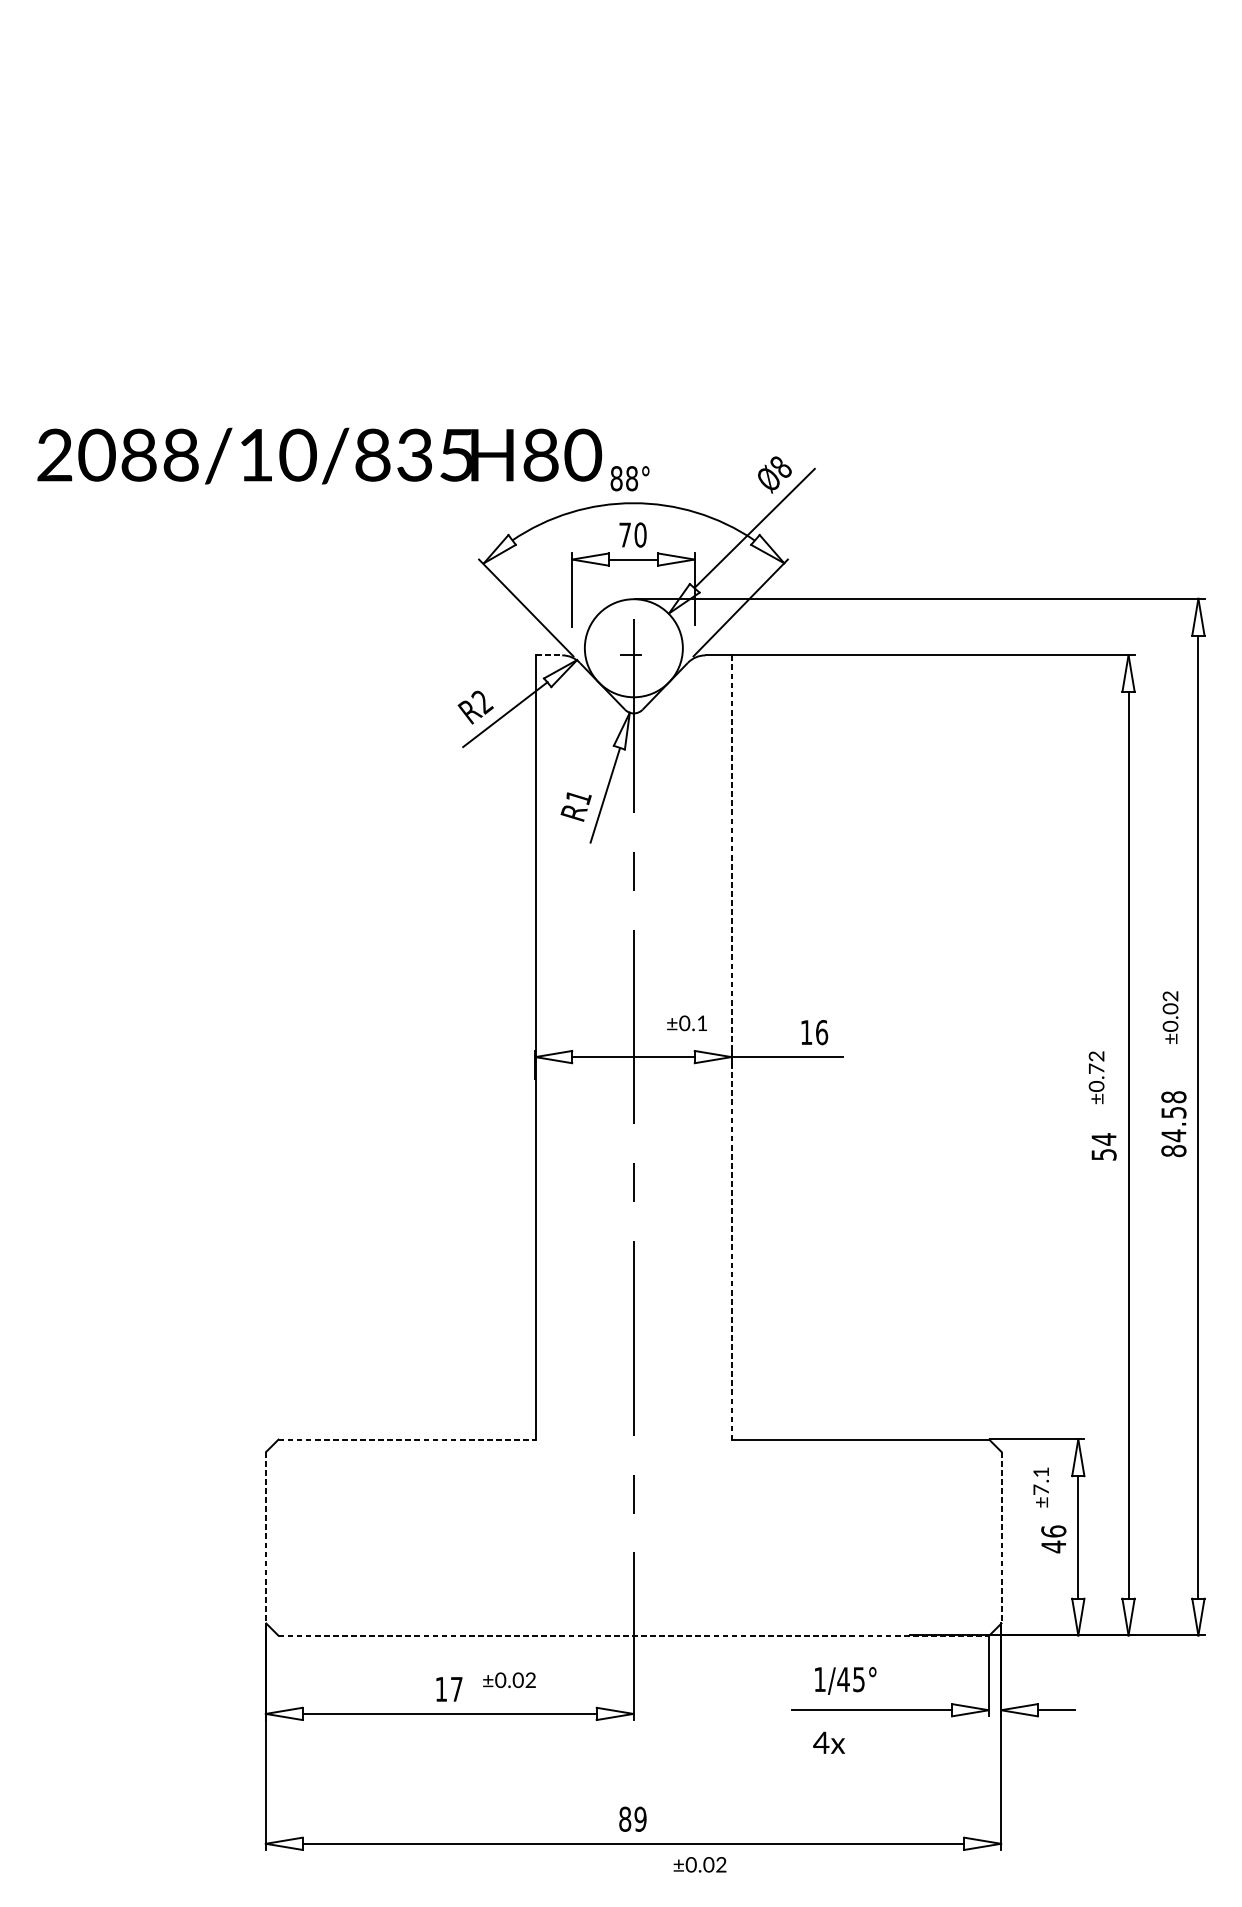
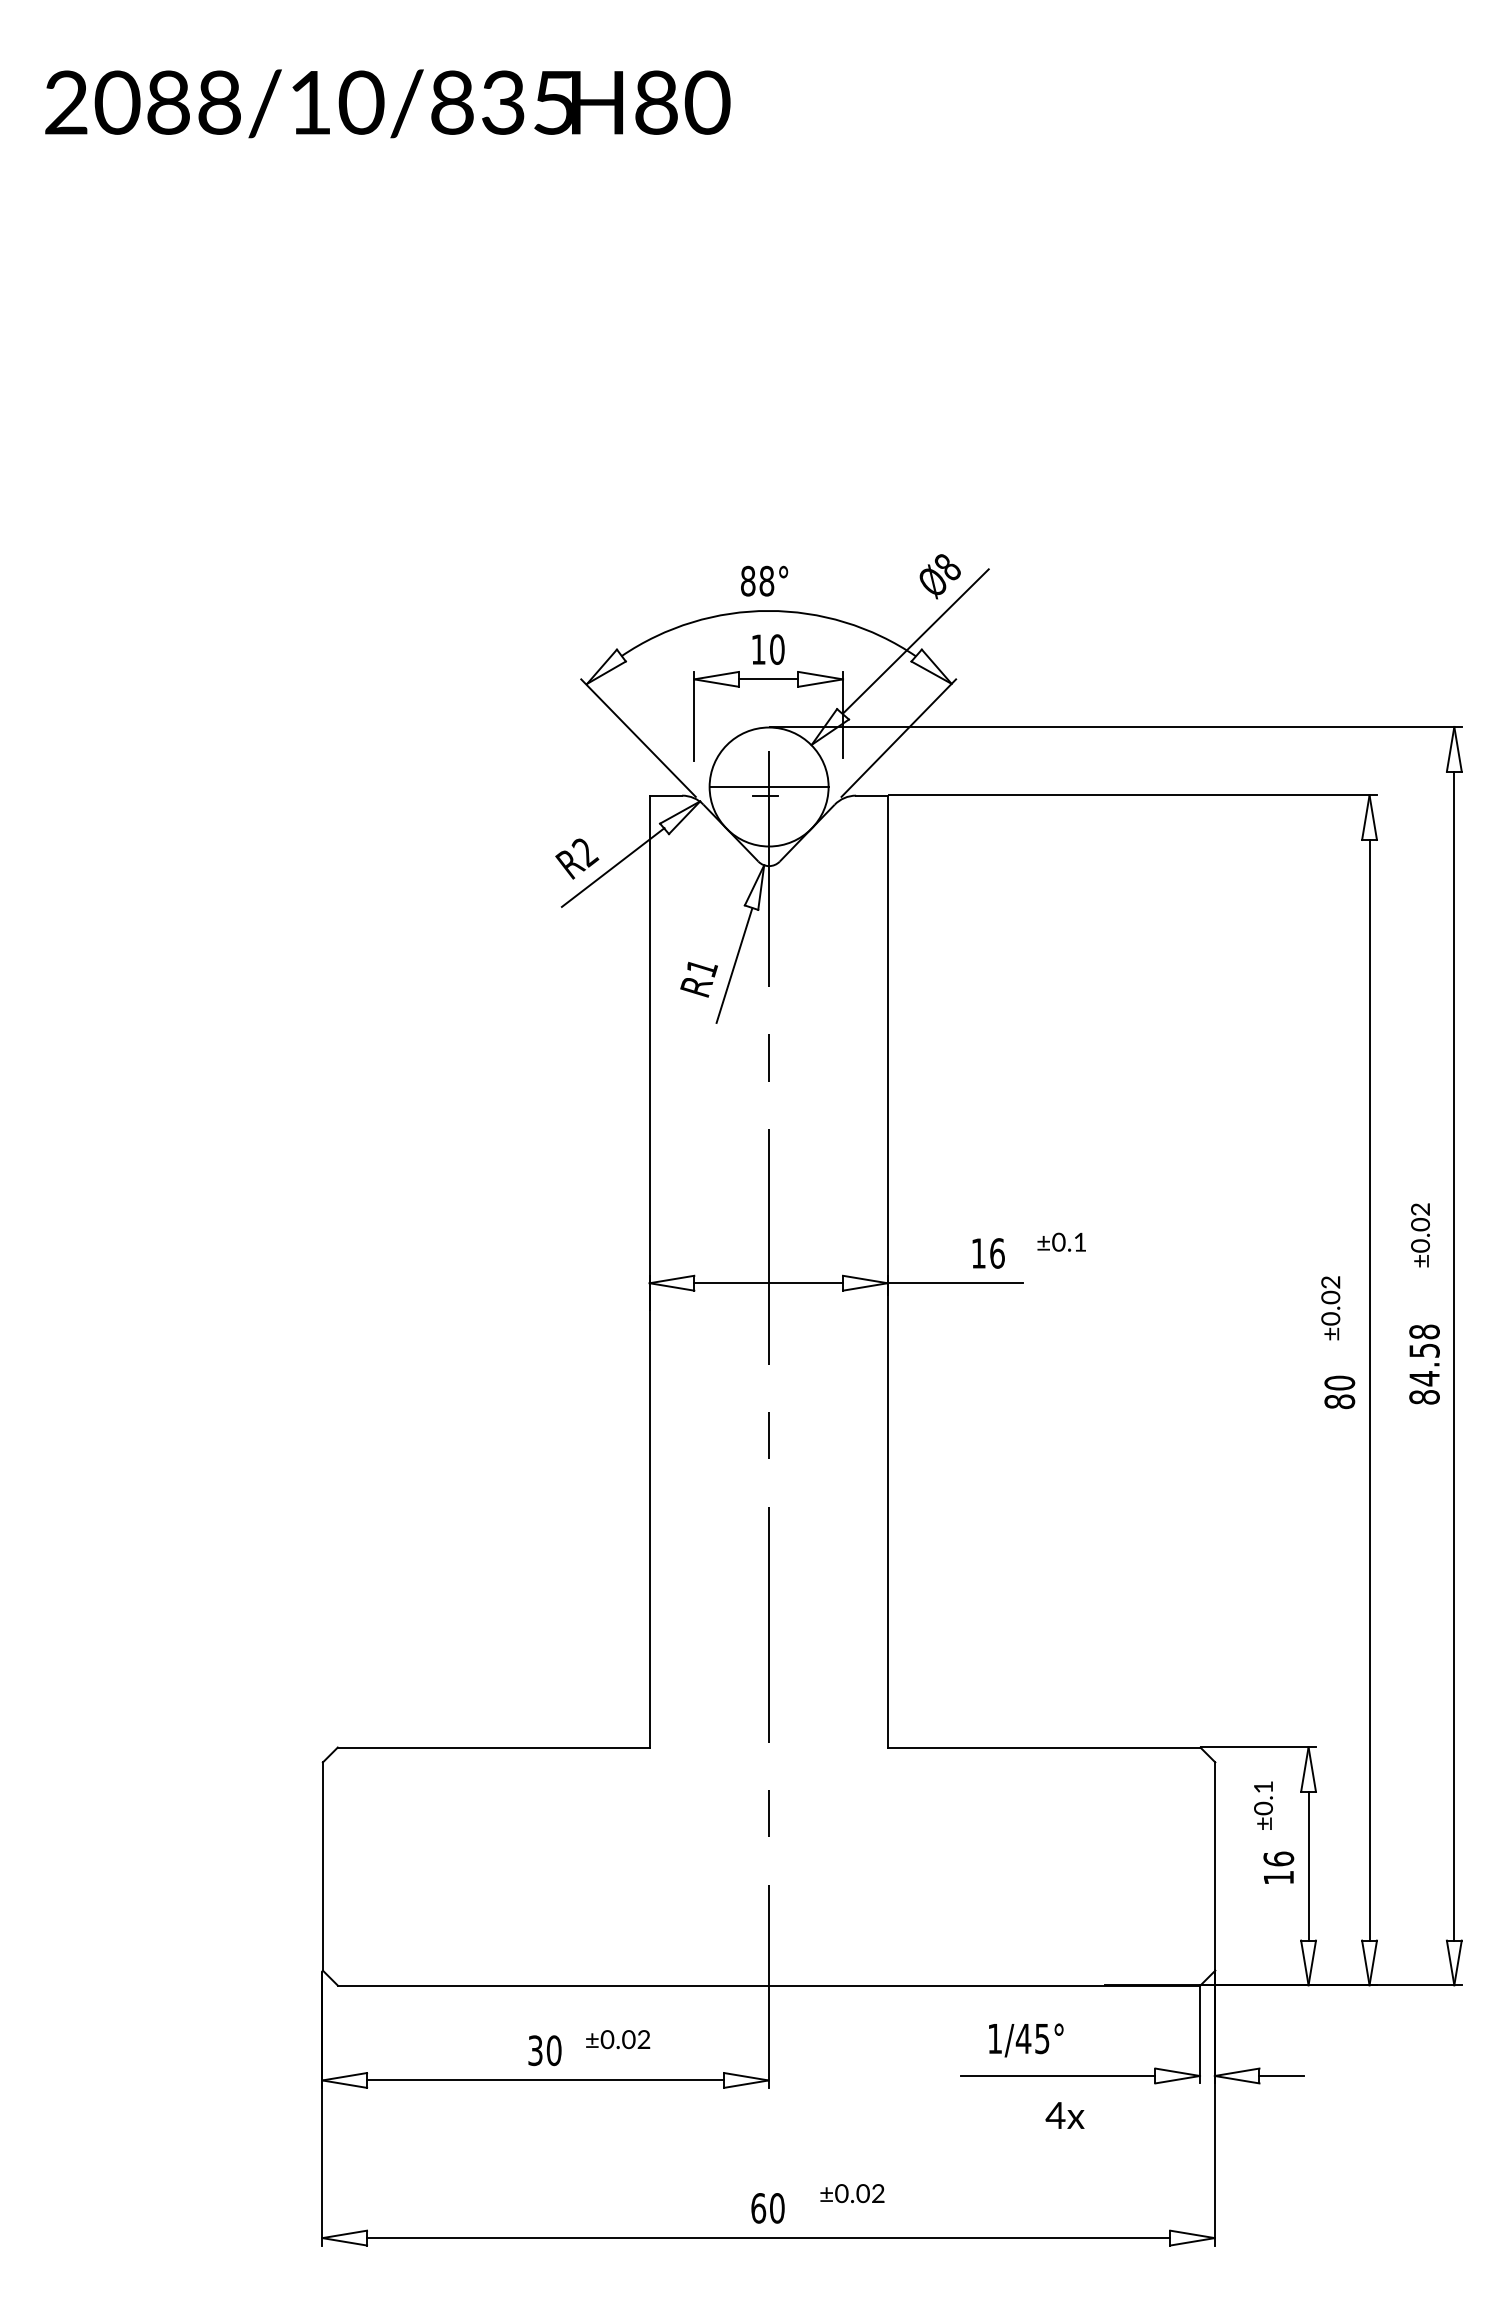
text: (319, 455) -> (387, 103), moved
text: (625, 534) -> (758, 649), 70 -> 10
line: (633, 648) -> (768, 787), added
line: (549, 655) -> (666, 795), dashed -> solid
text: (686, 1022) -> (1061, 1241), moved
line: (732, 1047) -> (888, 1271), dashed -> solid
text: (1096, 1068) -> (1330, 1297), ±0.72 -> ±0.02
text: (1103, 1147) -> (1339, 1392), 54 -> 80
line: (407, 1439) -> (494, 1747), dashed -> solid
text: (1041, 1489) -> (1263, 1808), ±7.1 -> ±0.1
line: (265, 1538) -> (322, 1867), dashed -> solid
line: (1001, 1538) -> (1215, 1867), dashed -> solid
text: (1053, 1546) -> (1278, 1877), 46 -> 16
line: (634, 1635) -> (769, 1985), dashed -> solid
text: (448, 1689) -> (544, 2050), 17 -> 30
text: (828, 1742) -> (1064, 2115), moved
text: (632, 1819) -> (767, 2208), 89 -> 60
text: (700, 1864) -> (852, 2193), moved

